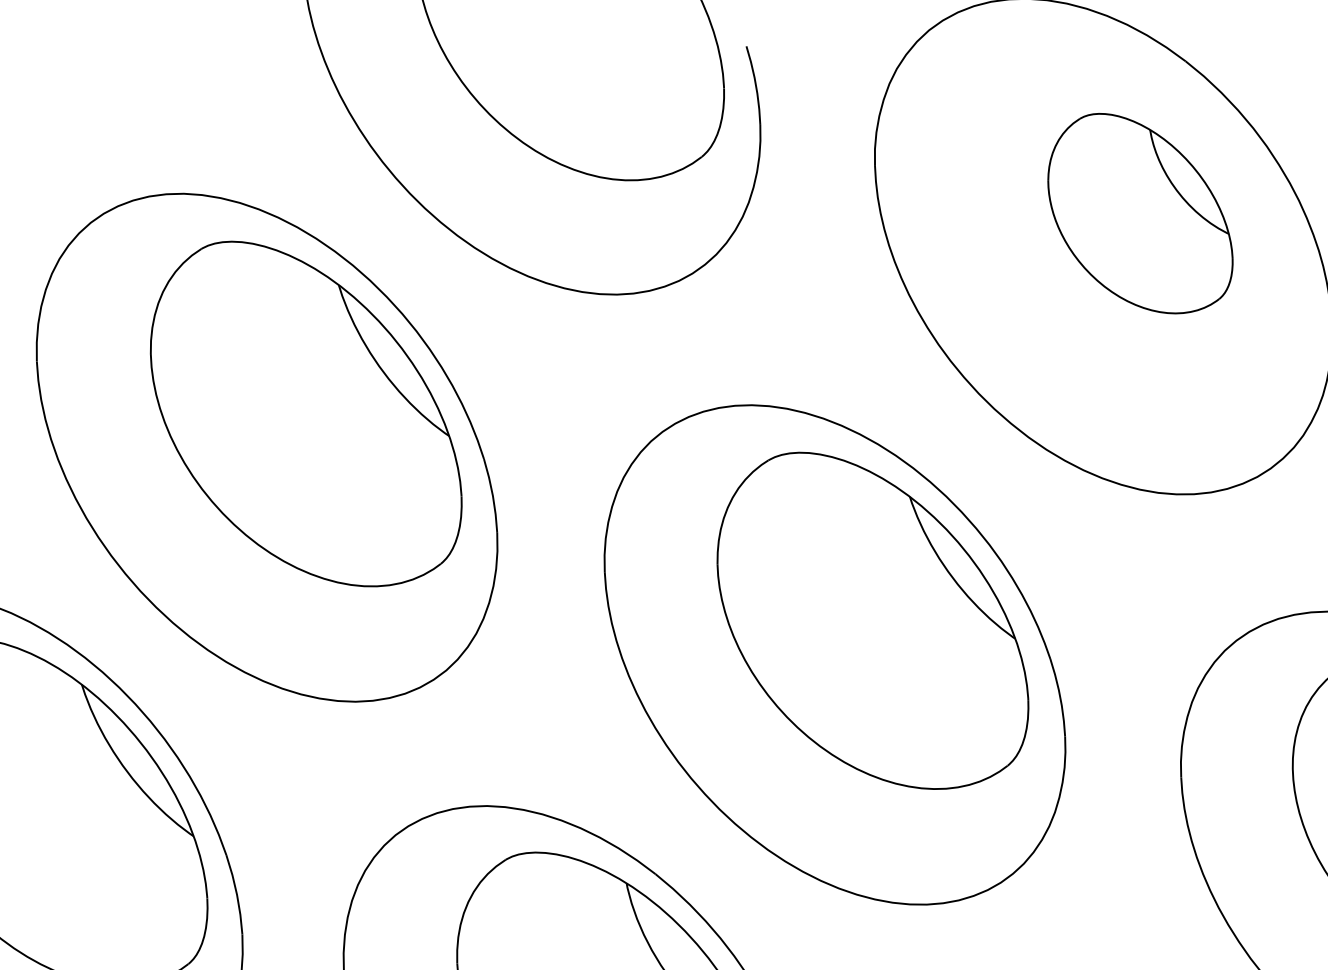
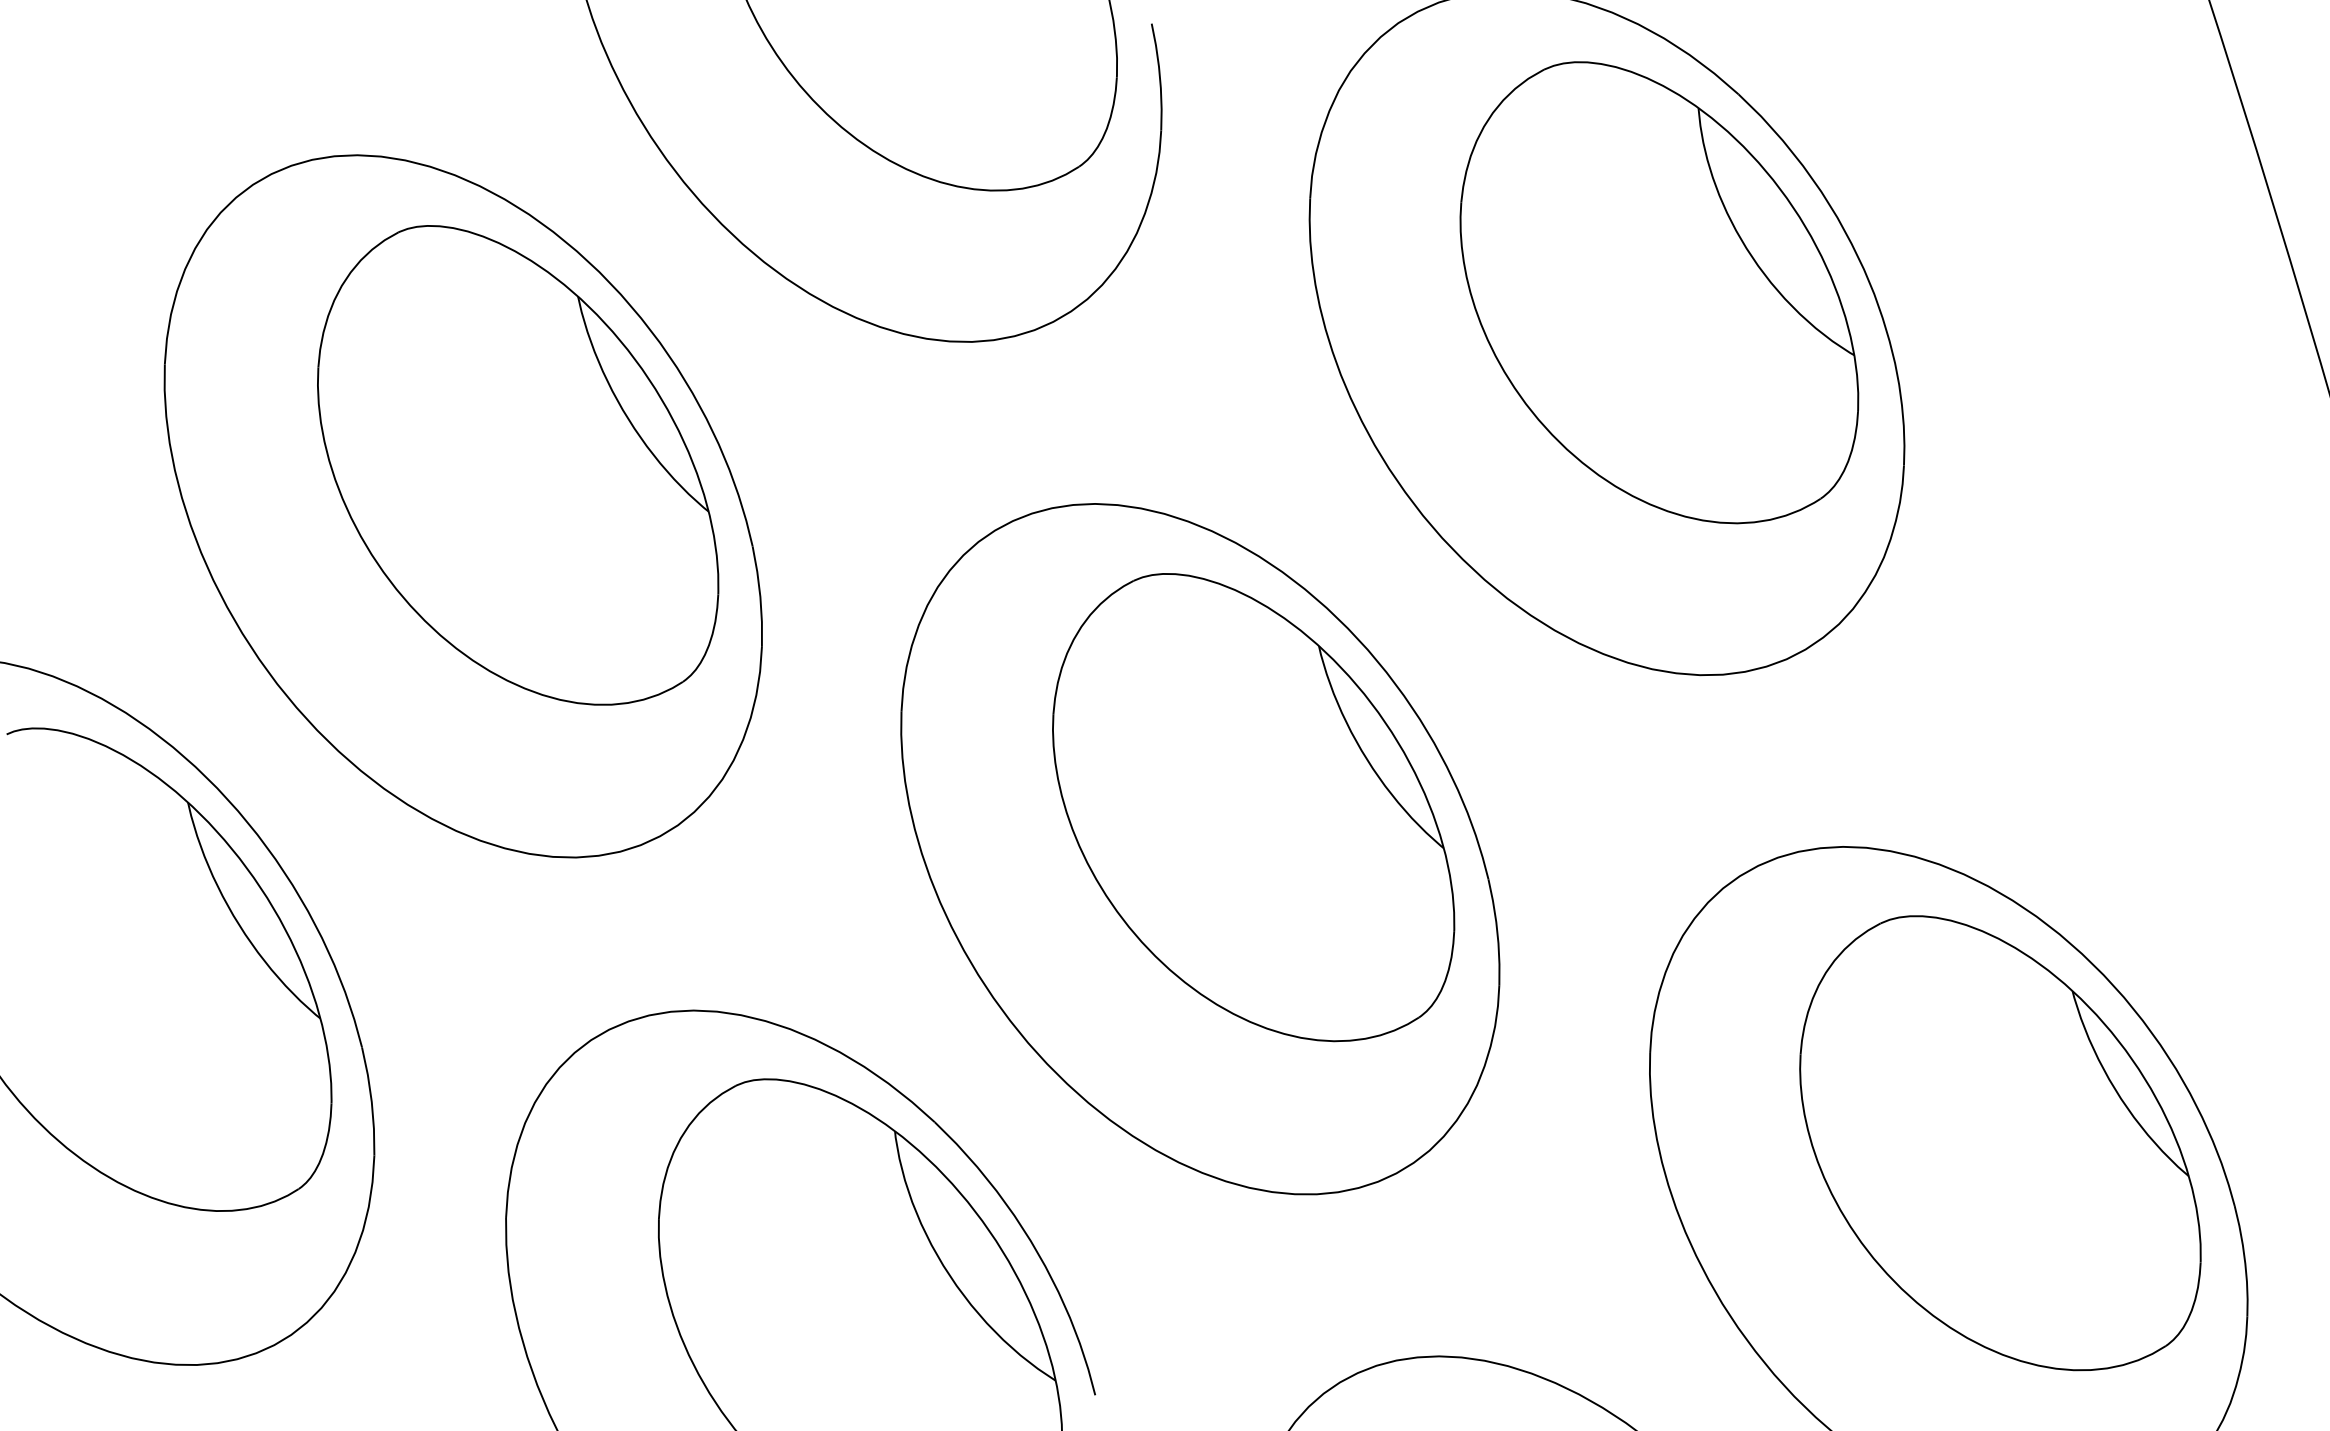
part: (1139, 213) -> (1659, 292), size x1.67

